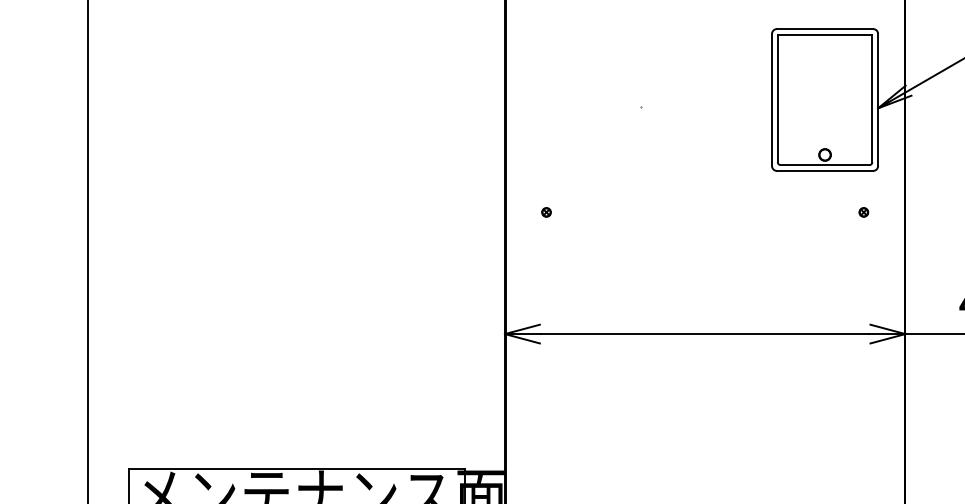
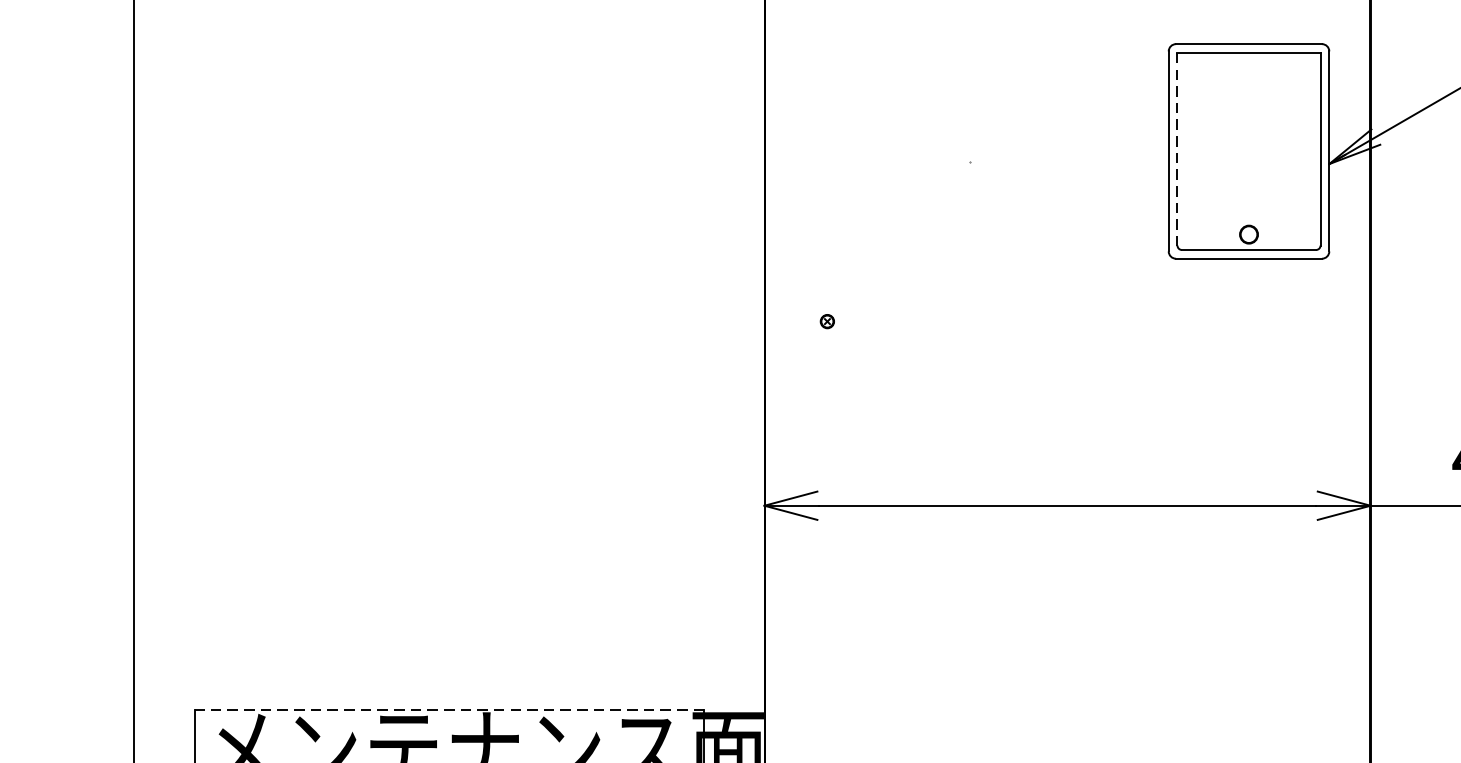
line: (777, 98) -> (1177, 149), solid -> dashed
part: (863, 212) -> (1307, 321), removed
line: (296, 468) -> (448, 709), solid -> dashed

